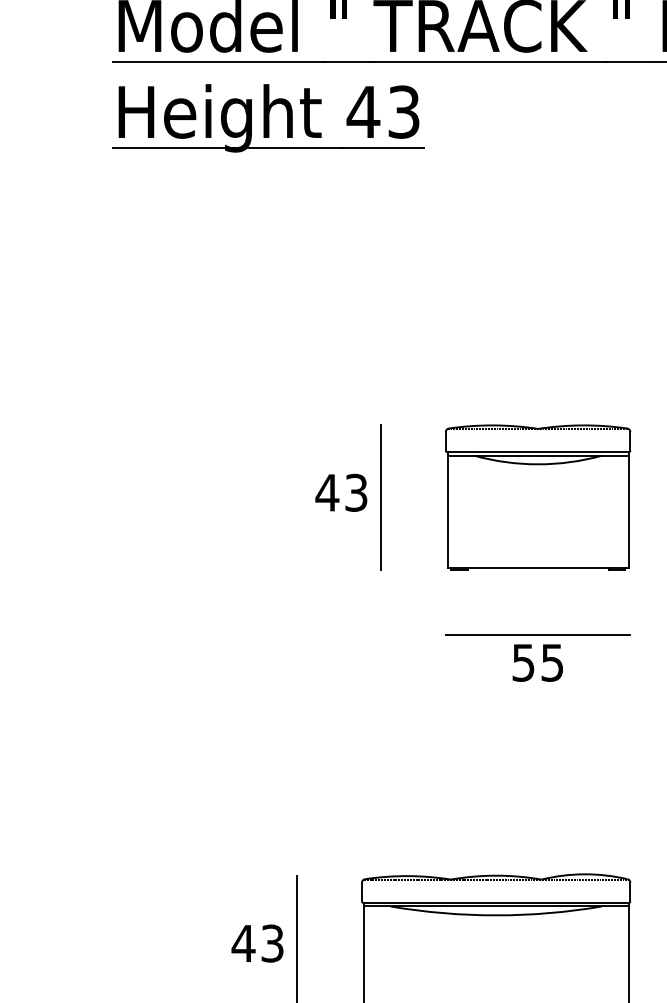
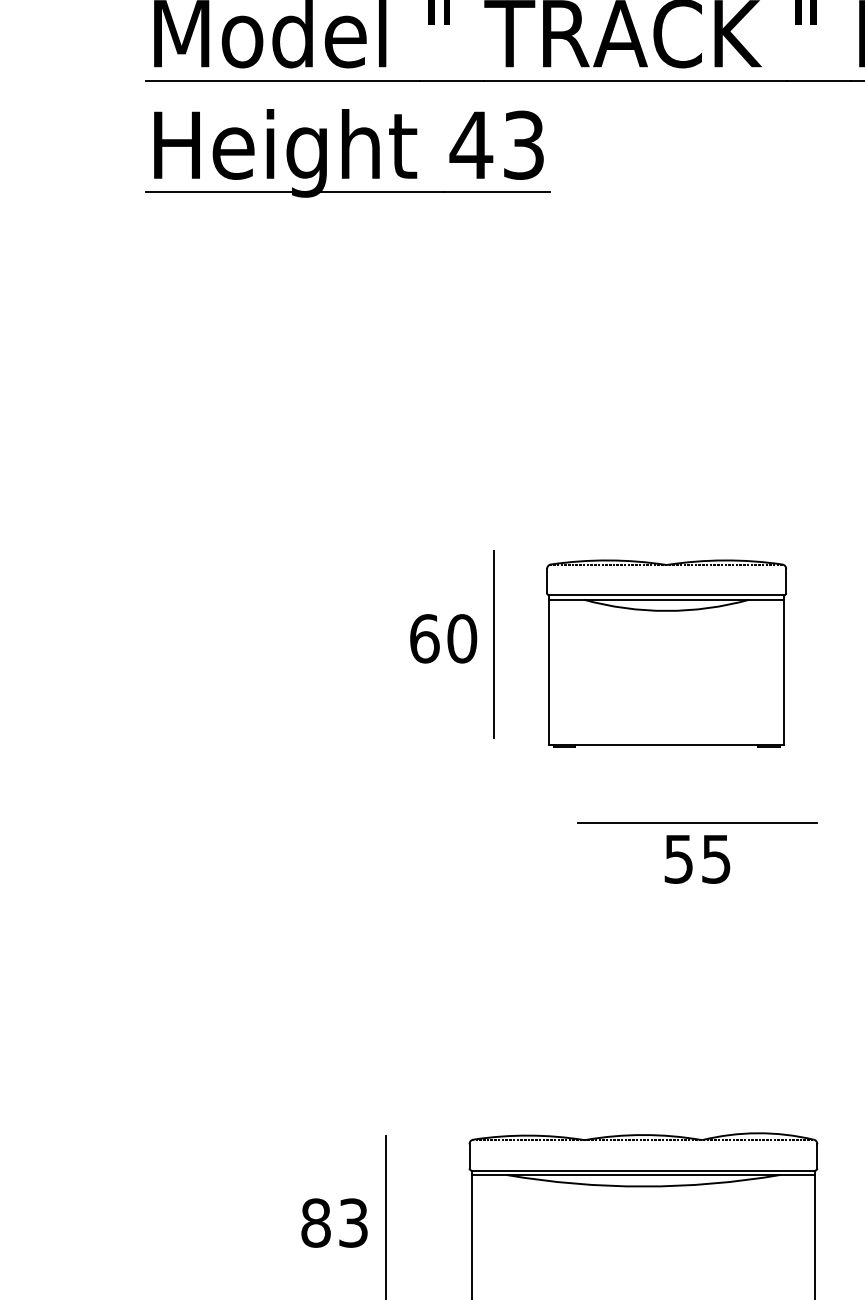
text: (341, 492) -> (442, 638), 43 -> 60
part: (538, 497) -> (667, 653), moved
text: (243, 943) -> (315, 1222), 43 -> 83

